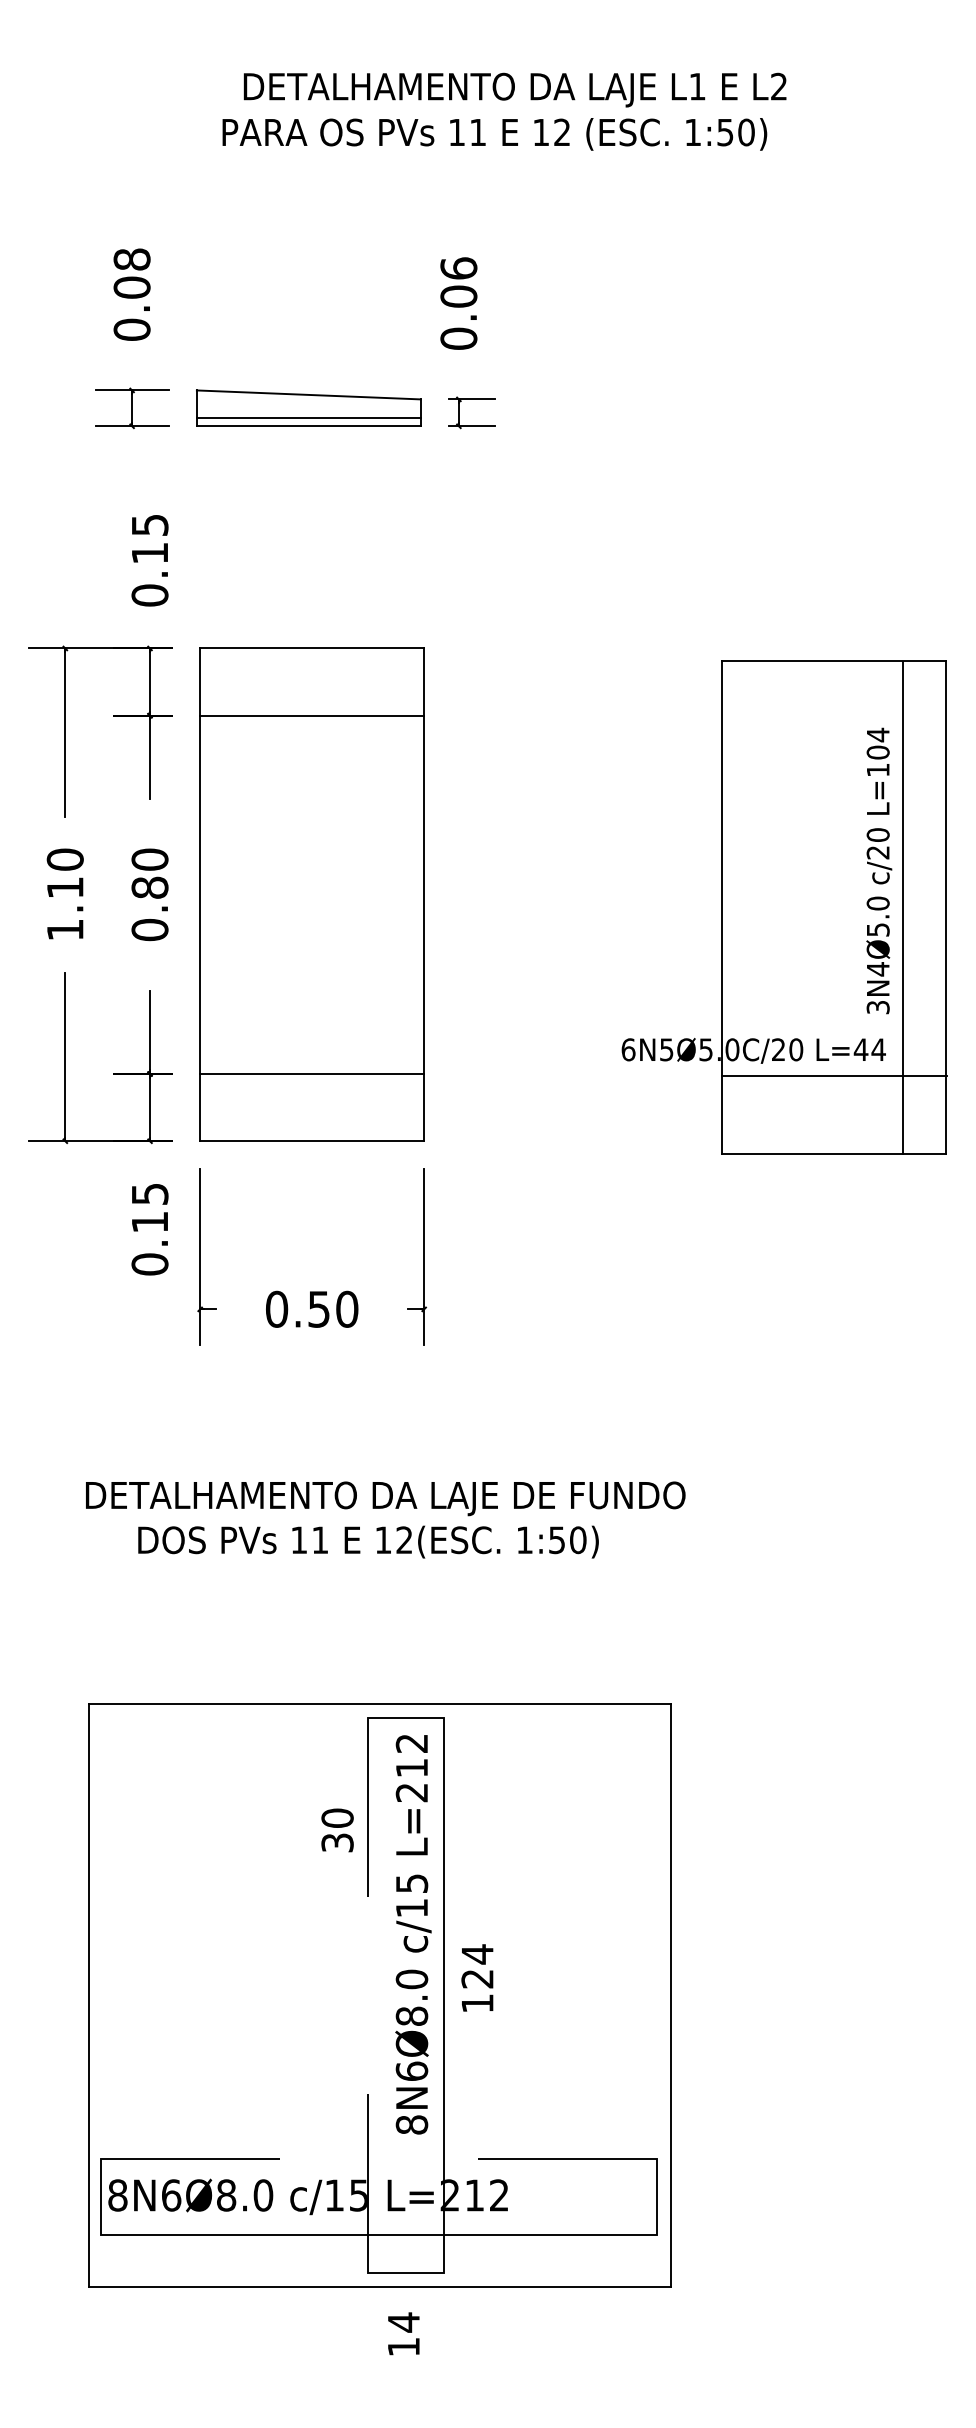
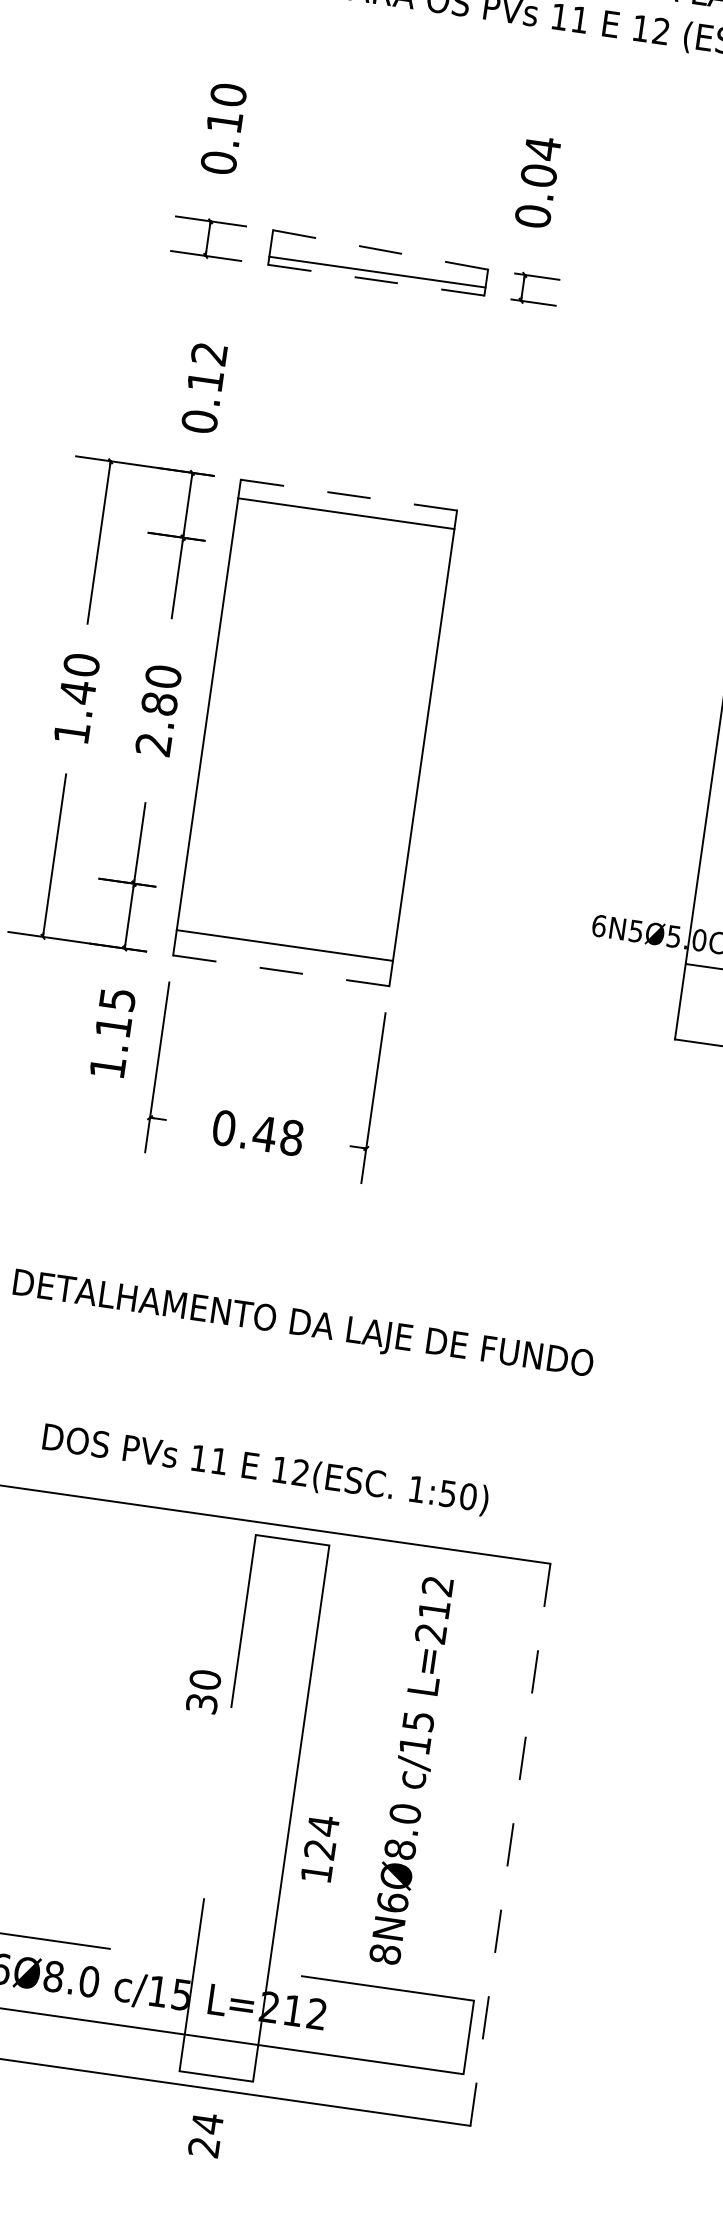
text: (458, 268) -> (542, 148), 0.06 -> 0.04
text: (131, 273) -> (226, 108), 0.08 -> 0.10
line: (309, 394) -> (381, 249), solid -> dashed
line: (308, 426) -> (375, 280), solid -> dashed
text: (149, 525) -> (208, 354), 0.15 -> 0.12
line: (312, 648) -> (349, 495), solid -> dashed
line: (312, 715) -> (346, 513), moved
text: (65, 887) -> (78, 691), 1.10 -> 1.40
text: (149, 929) -> (153, 744), 0.80 -> 2.80
line: (312, 1074) -> (285, 946), moved
line: (312, 1141) -> (281, 971), solid -> dashed
text: (149, 1264) -> (107, 1067), 0.15 -> 1.15
text: (332, 1309) -> (277, 1136), 0.50 -> 0.48
text: (368, 1541) -> (265, 1469), moved
text: (337, 1830) -> (203, 1691), moved
text: (413, 1934) -> (412, 1770), moved
text: (477, 1977) -> (320, 1848), moved
line: (671, 1995) -> (510, 1844), solid -> dashed
text: (403, 2347) -> (203, 2147), 14 -> 24

